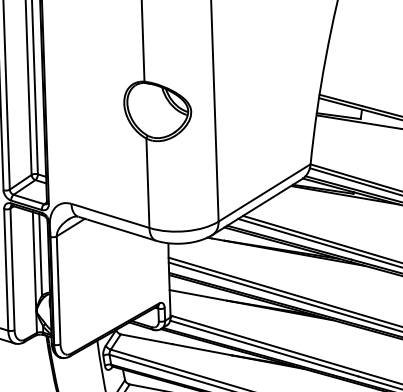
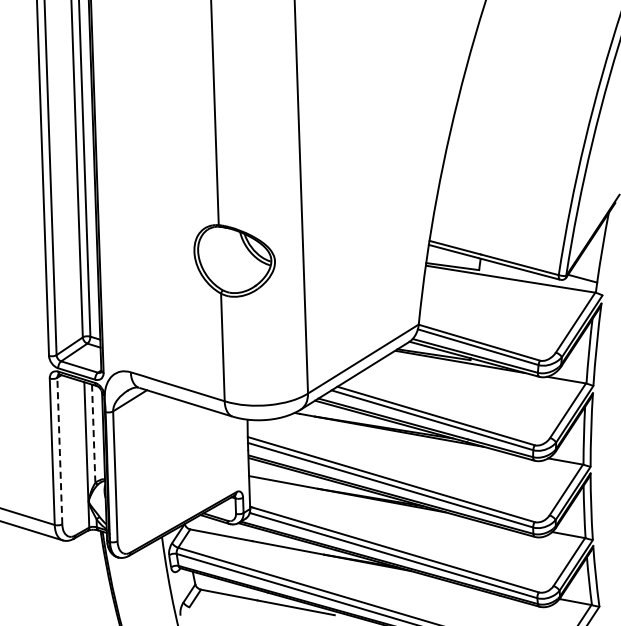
line: (40, 255) -> (93, 434), solid -> dashed
line: (12, 268) -> (59, 450), solid -> dashed

